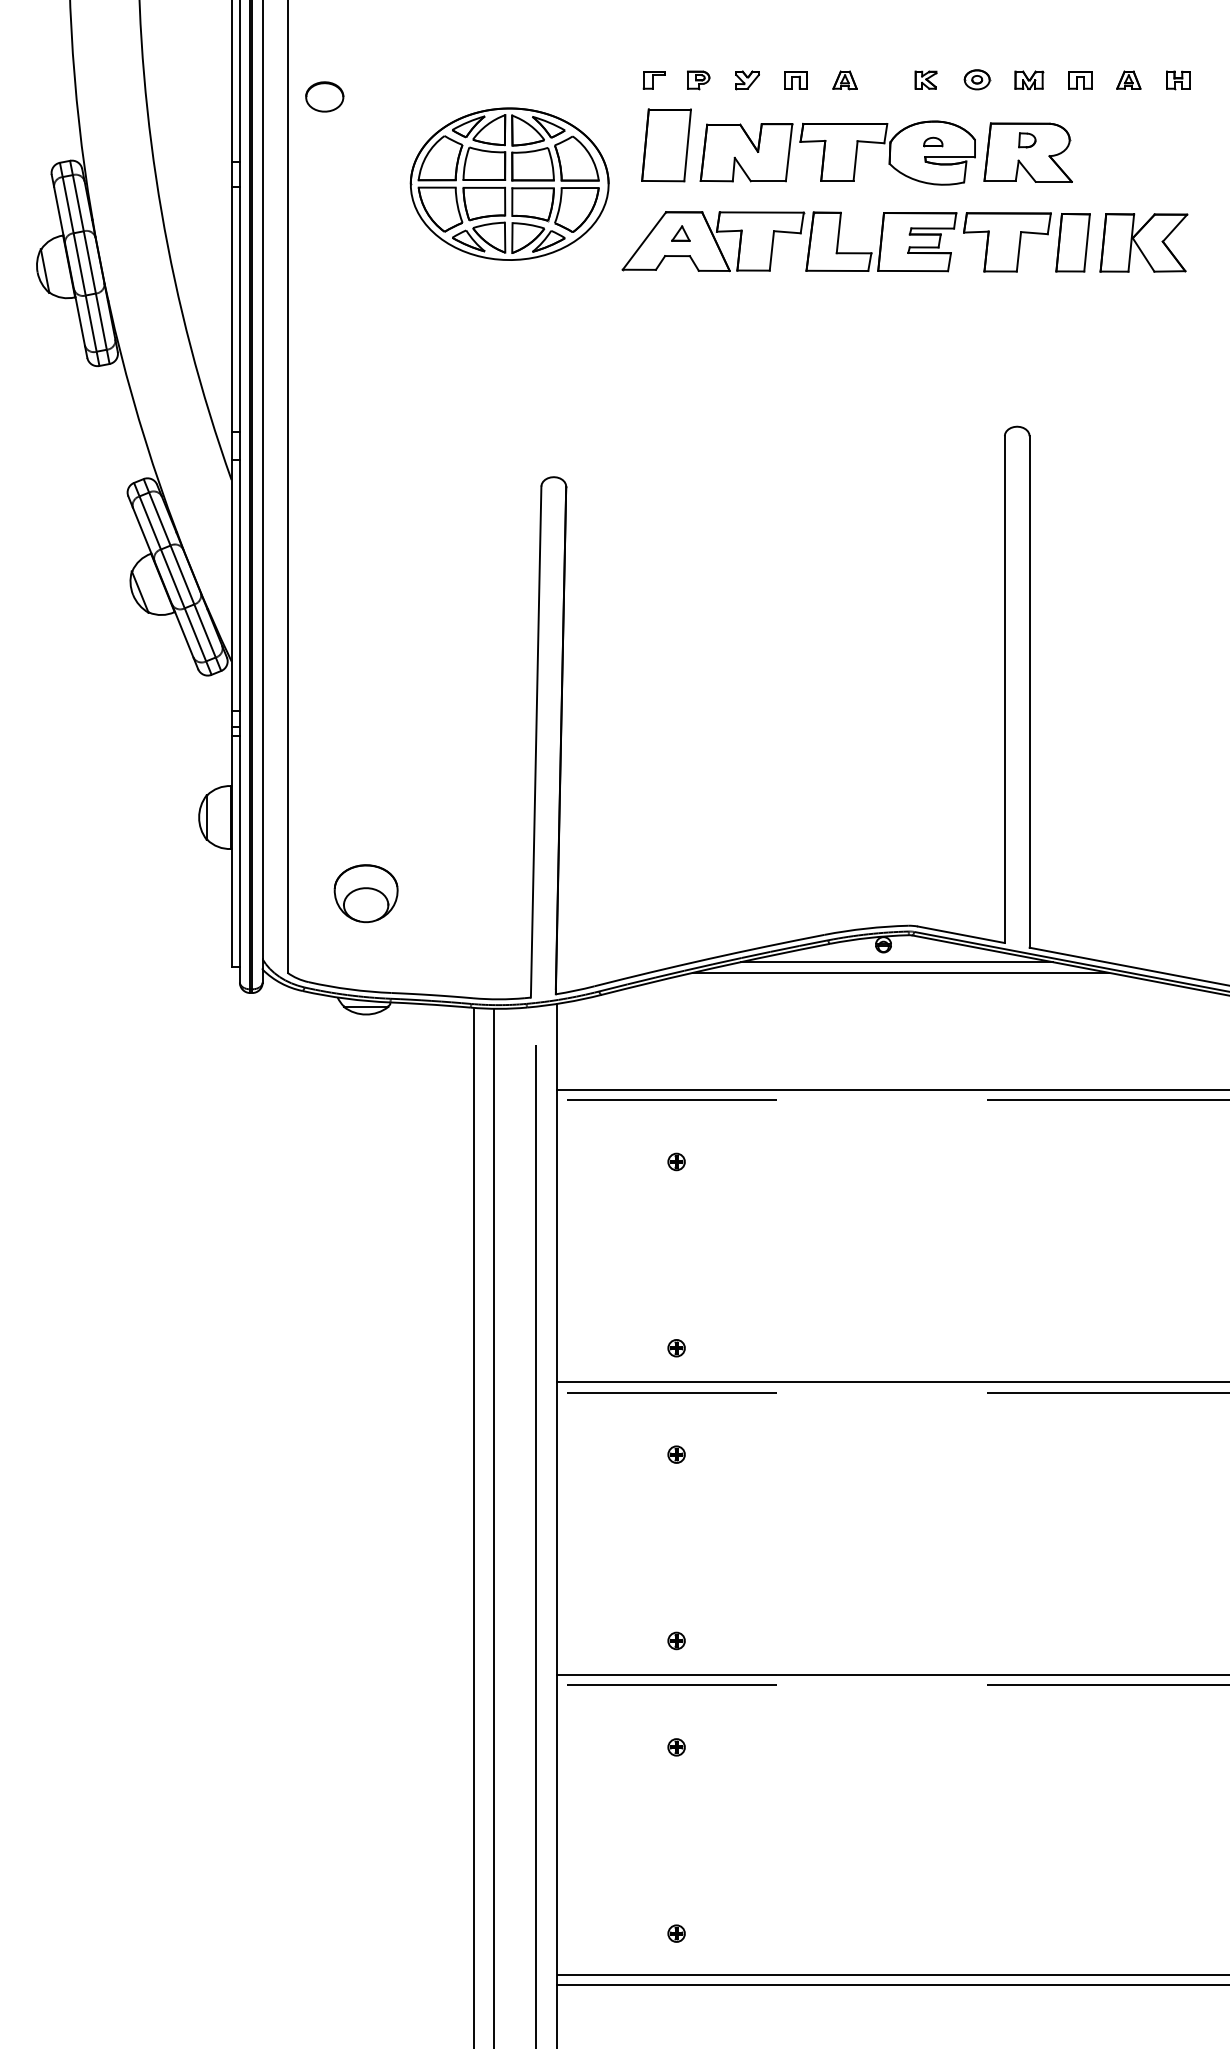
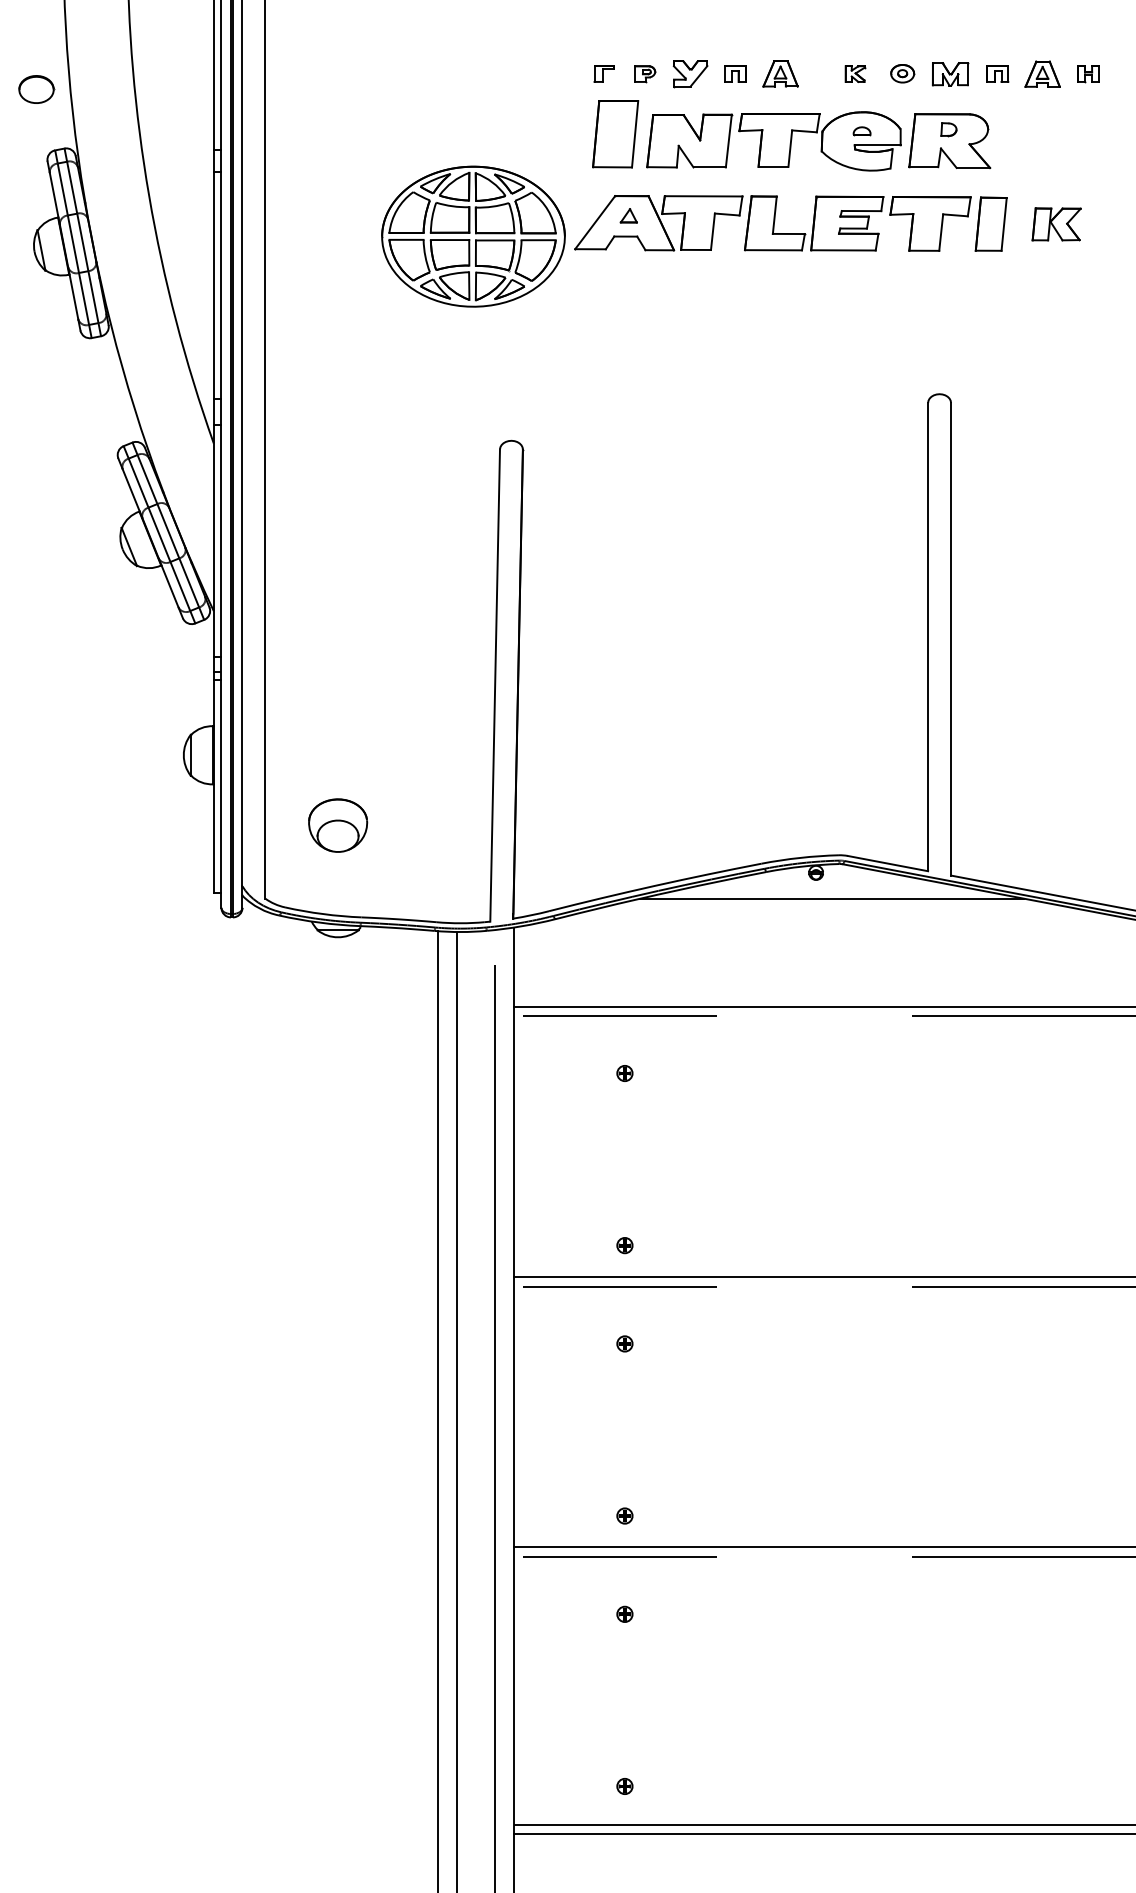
part: (1029, 79) -> (950, 73), size x1.4
part: (1128, 79) -> (1042, 73), size x1.6
part: (747, 80) -> (690, 74), size x1.6
part: (844, 80) -> (780, 74), size x1.6
part: (324, 96) -> (36, 89), moved
part: (509, 183) -> (473, 236), moved
part: (1143, 242) -> (1056, 224), size x0.6
line: (896, 962) -> (828, 889), removed

